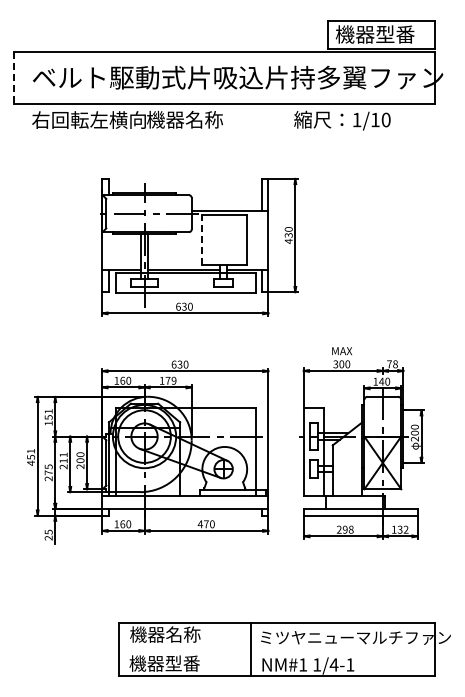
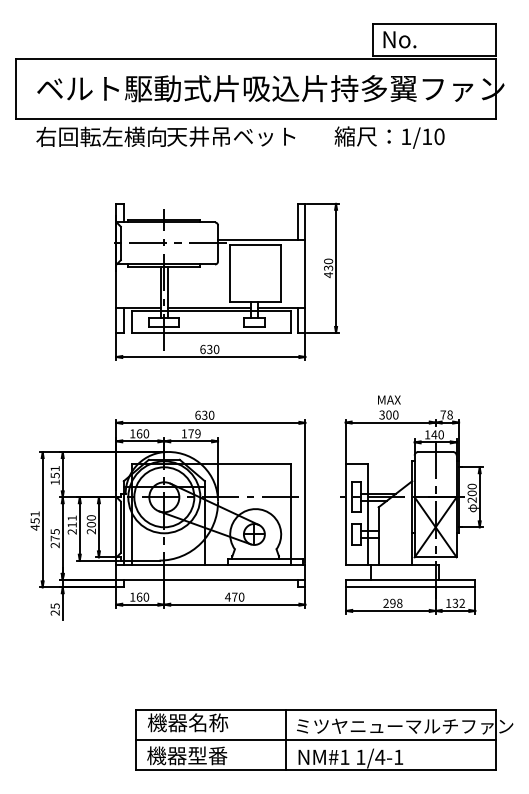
text: (374, 34) -> (426, 39), 機器型番 -> No.
line: (13, 78) -> (15, 89), dashed -> solid
text: (202, 119) -> (230, 136), 機器名称 -> 天井吊ベット
line: (202, 239) -> (230, 272), dashed -> solid
line: (277, 649) -> (315, 739), added

